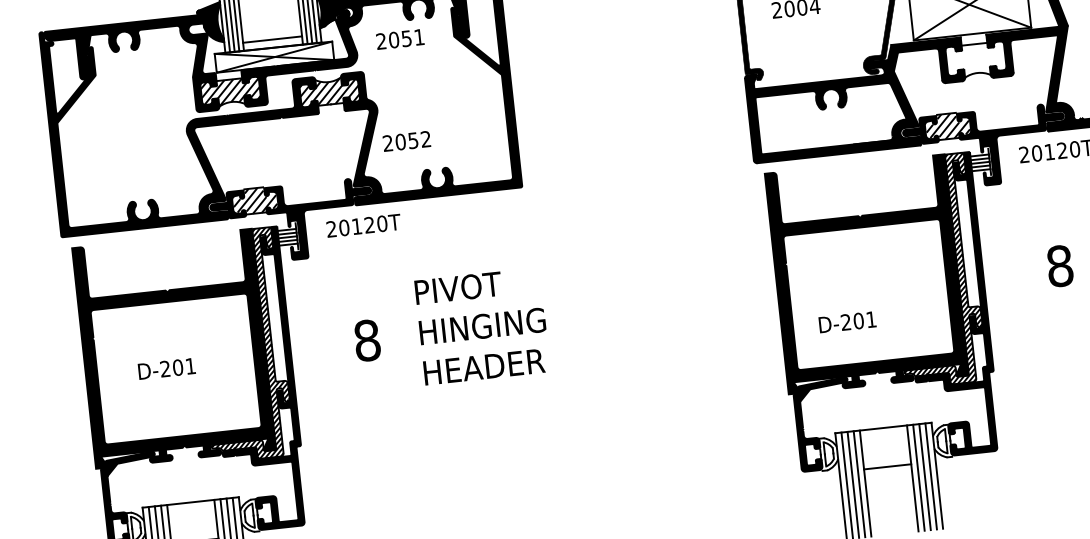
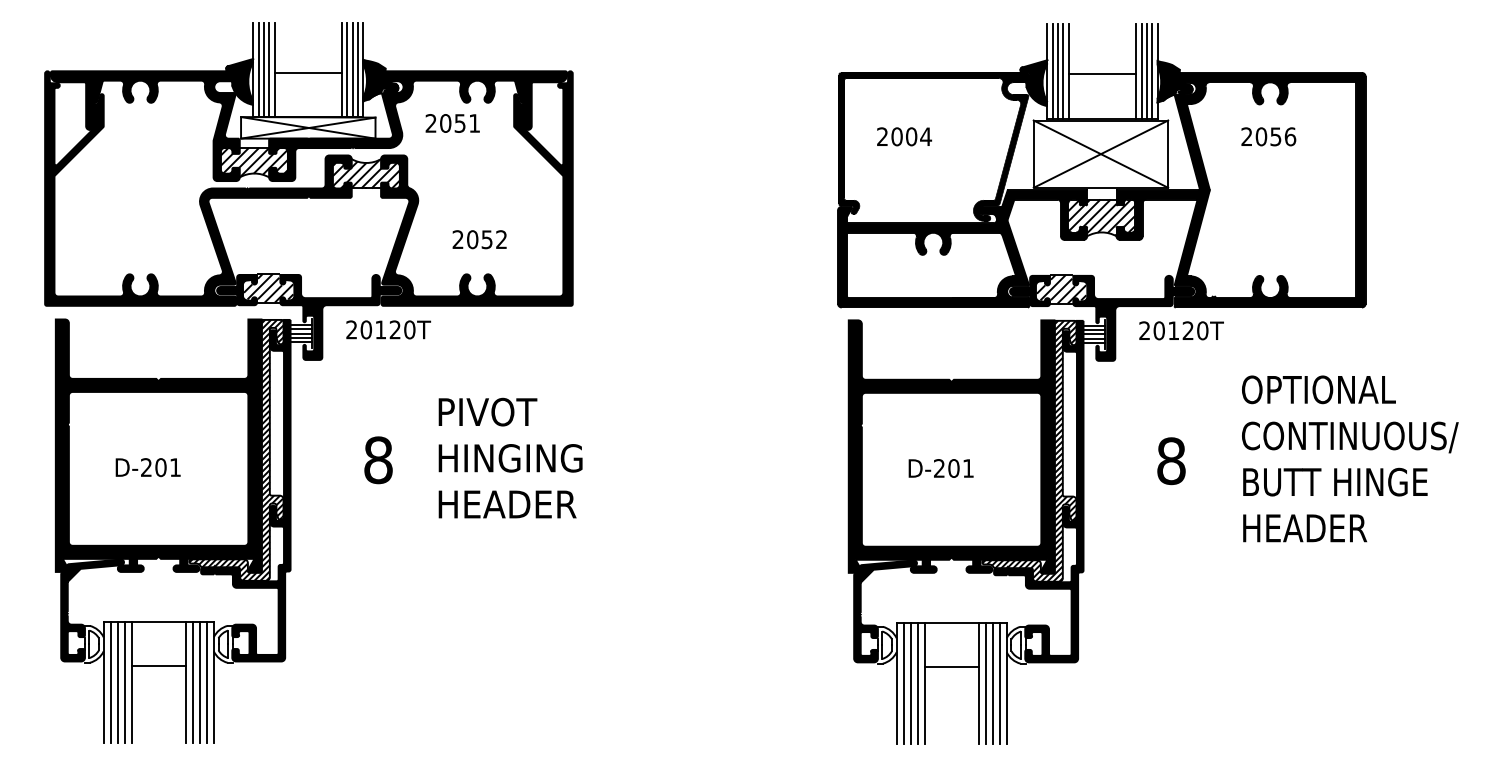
line: (272, 39) -> (308, 72), moved
hatch: (975, 59) -> (1101, 217), added
text: (406, 141) -> (479, 239), moved
text: (847, 322) -> (940, 468), moved

